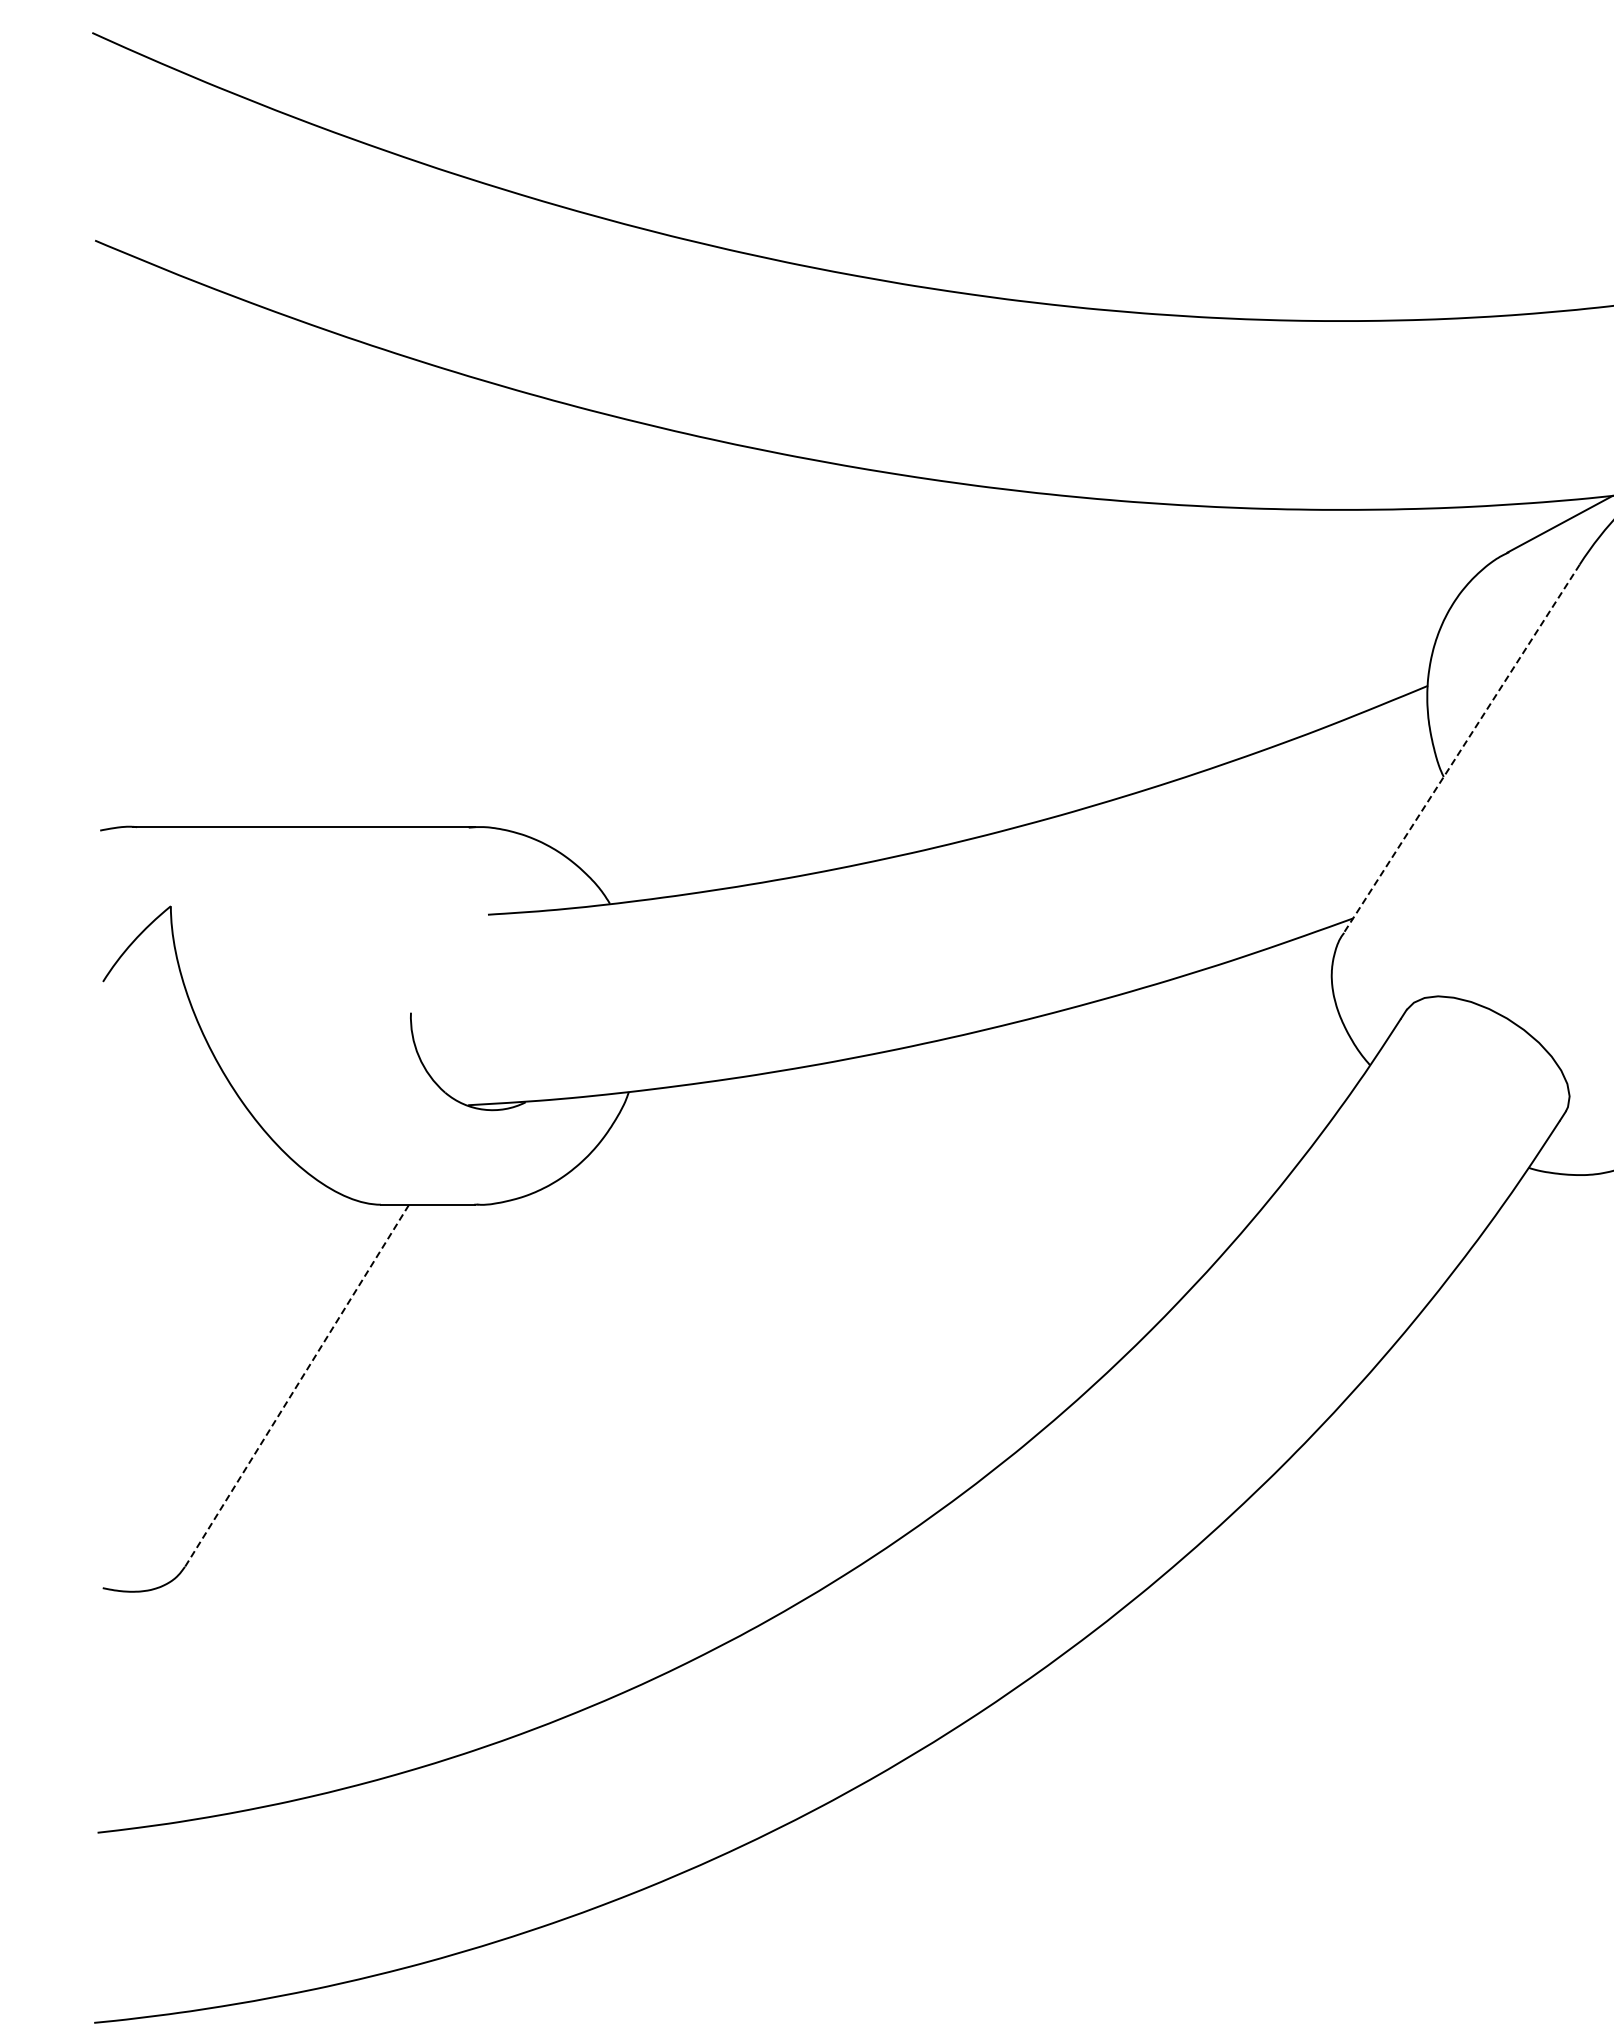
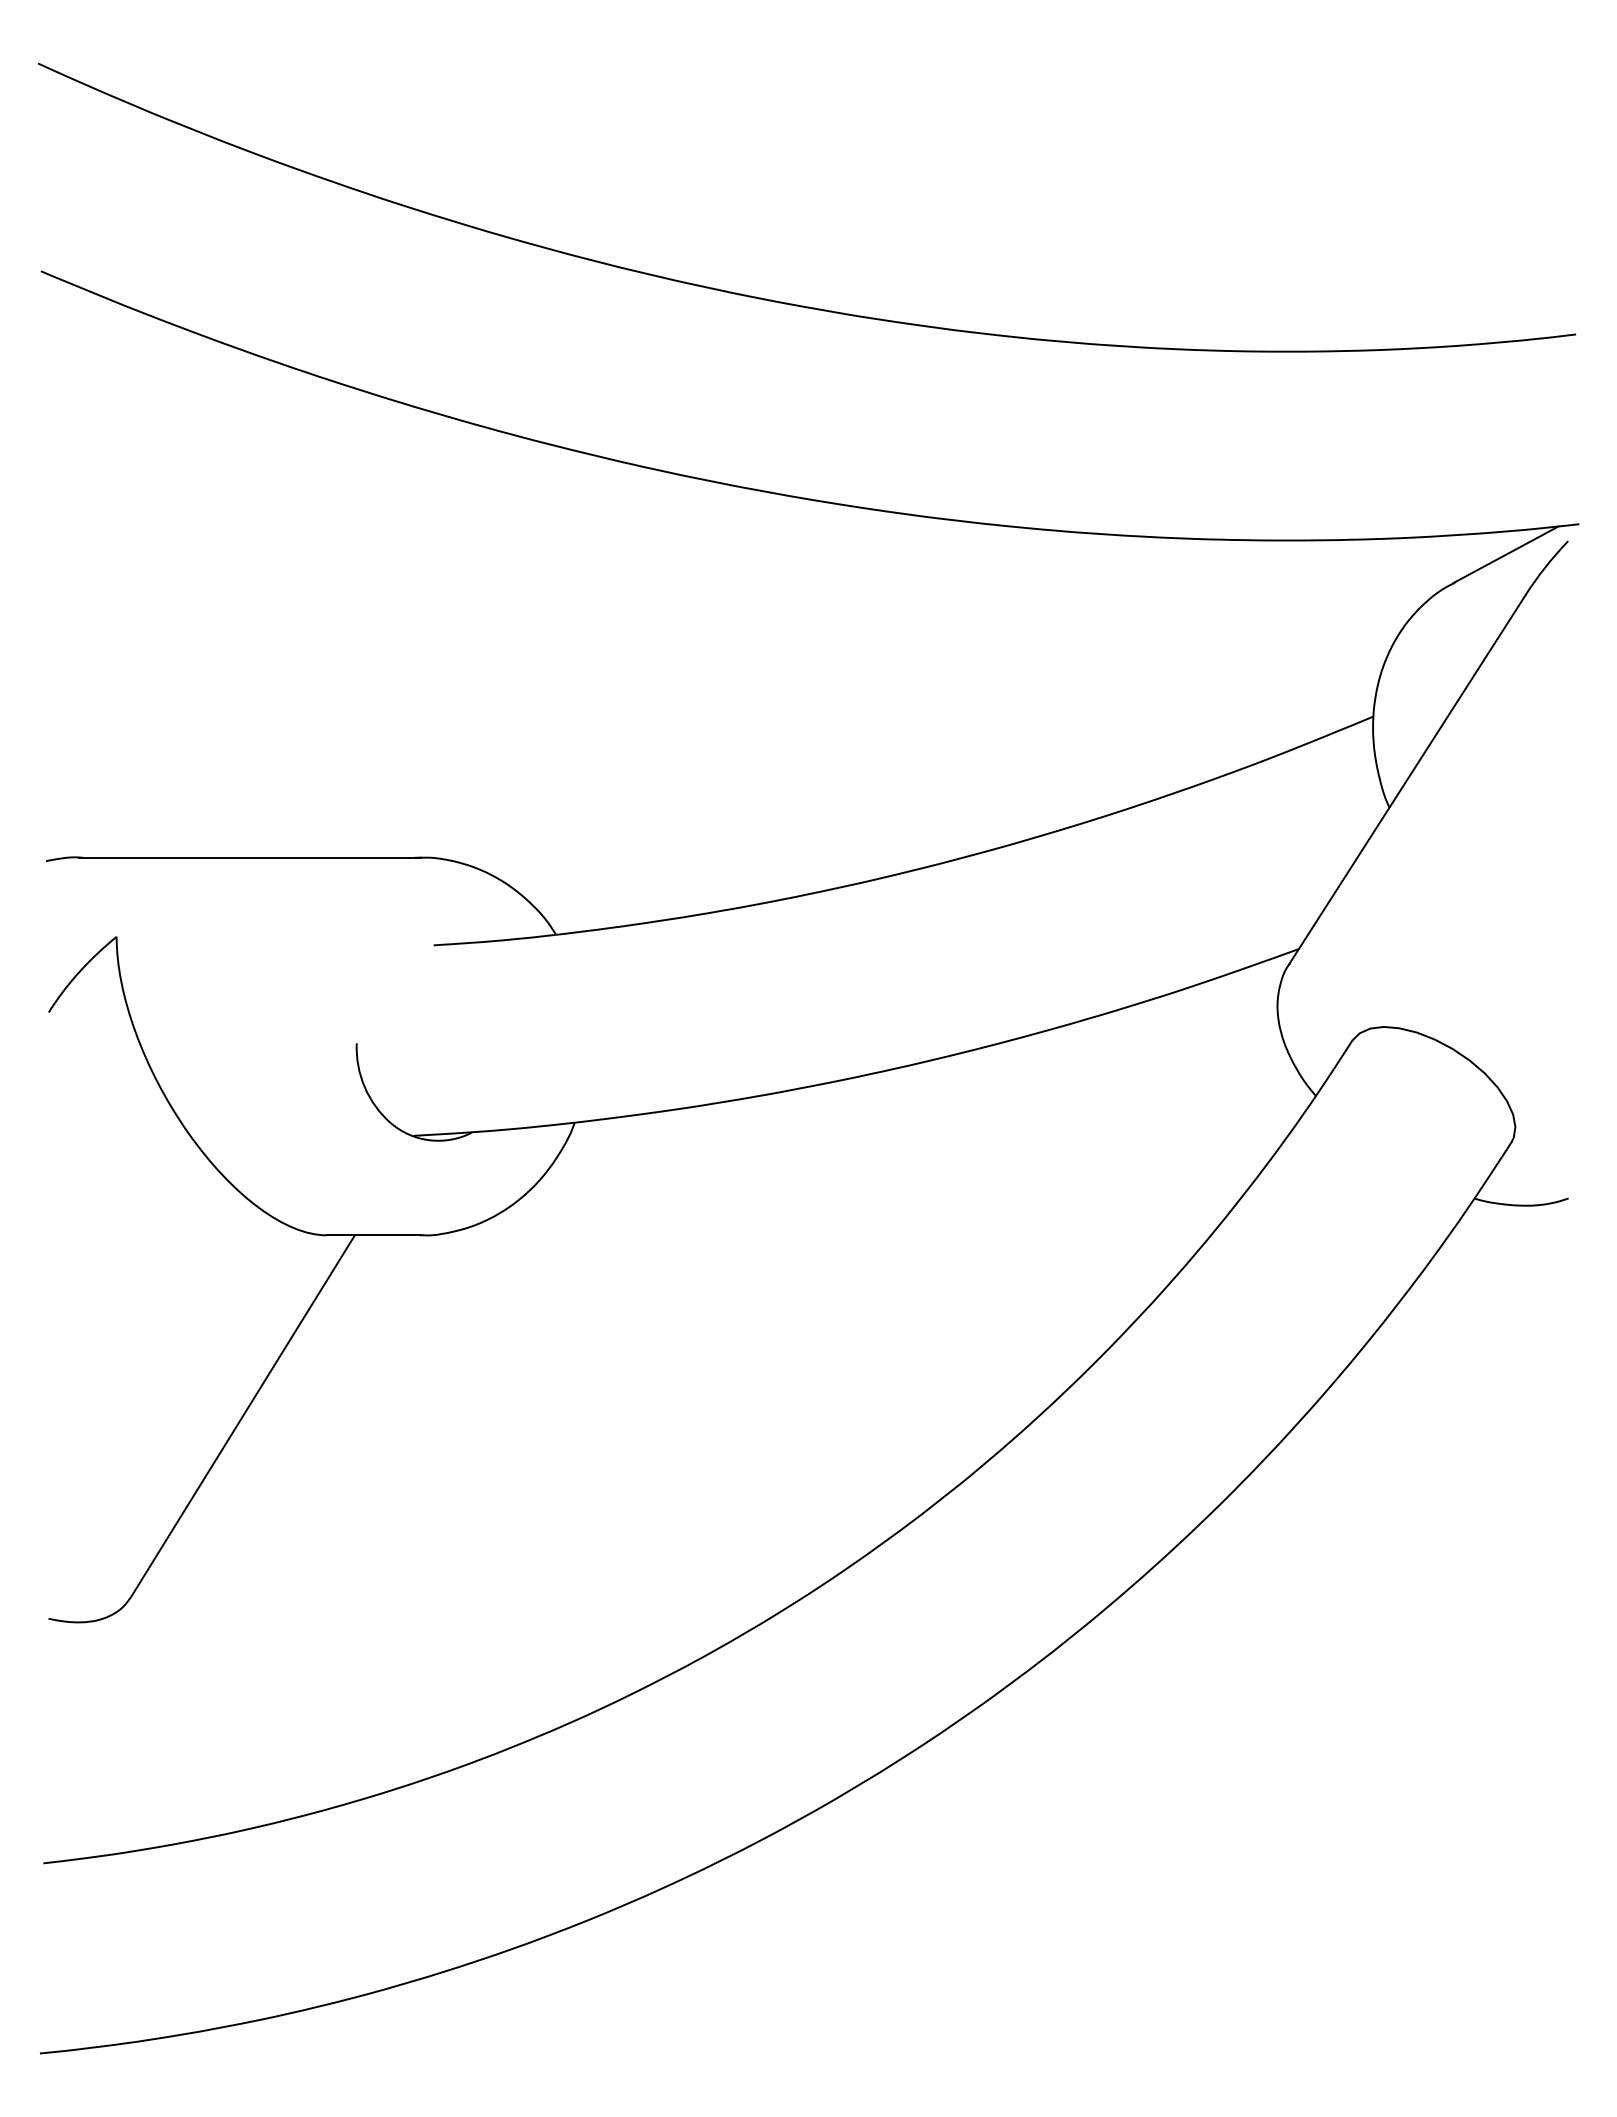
line: (1461, 748) -> (1407, 779), dashed -> solid
line: (296, 1385) -> (242, 1416), dashed -> solid

